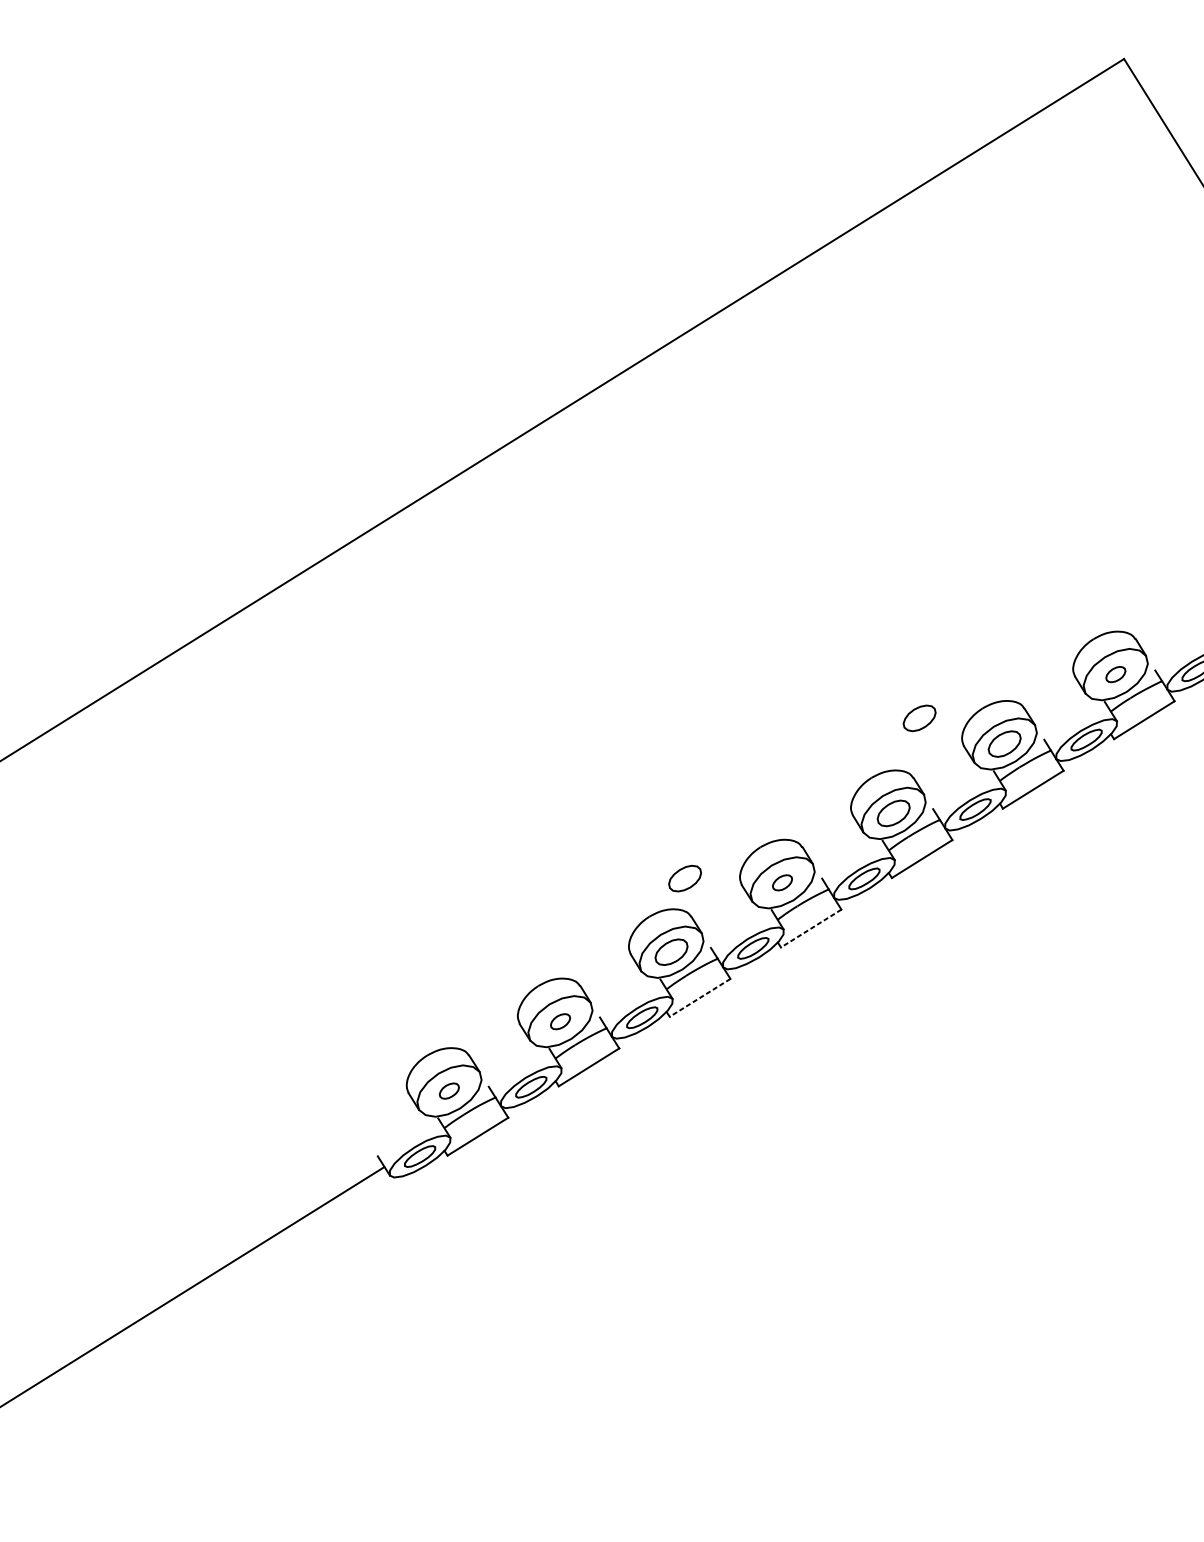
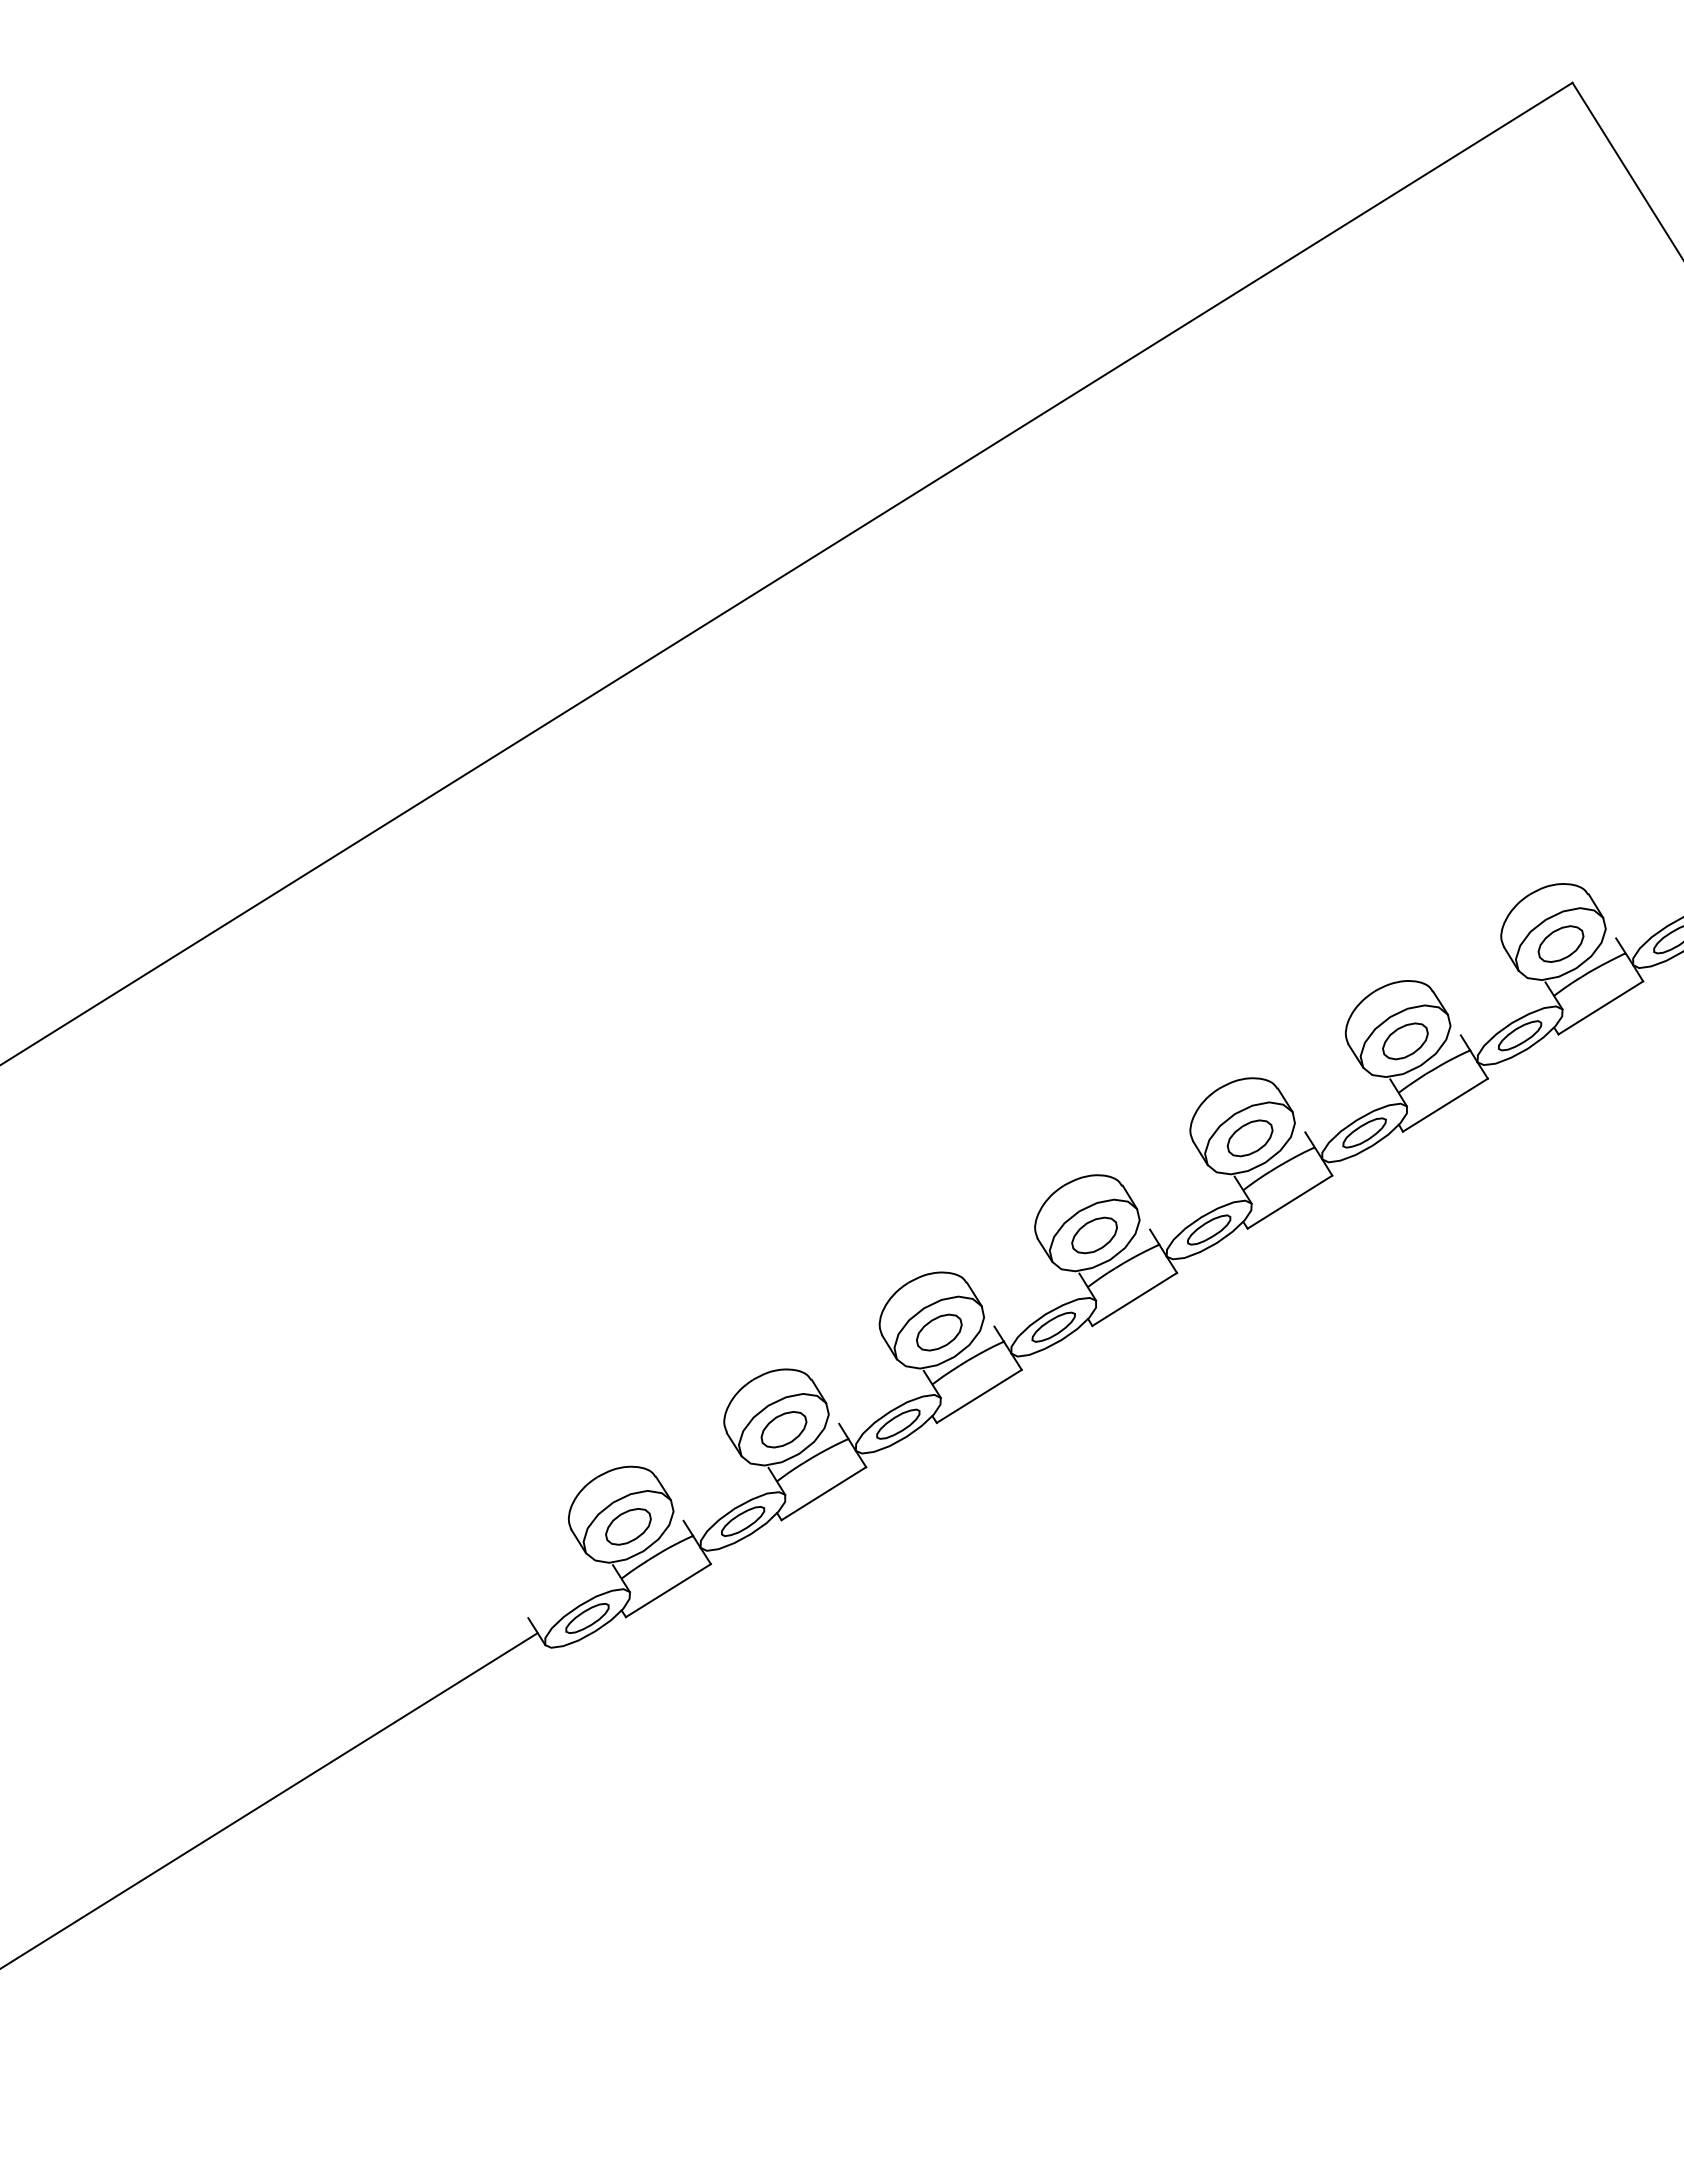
part: (1115, 674) -> (1560, 943), size x1.67
part: (919, 718) -> (1286, 1005), removed
part: (685, 878) -> (958, 1229), removed
part: (782, 882) -> (1094, 1235), size x1.67
line: (811, 928) -> (1134, 1299), dashed -> solid
line: (699, 997) -> (978, 1396), dashed -> solid
part: (560, 1021) -> (783, 1429), size x1.67
part: (449, 1090) -> (628, 1526), size x1.67

